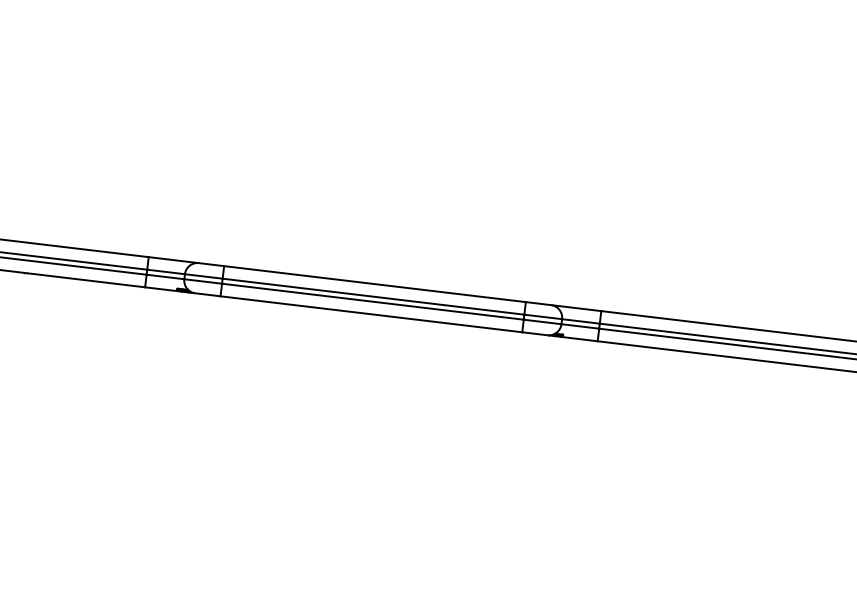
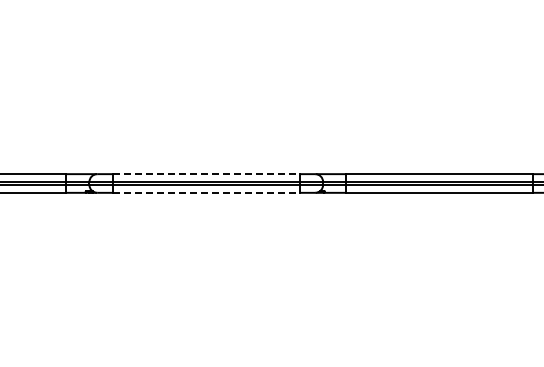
line: (375, 284) -> (206, 174), solid -> dashed
line: (371, 313) -> (206, 192), solid -> dashed

